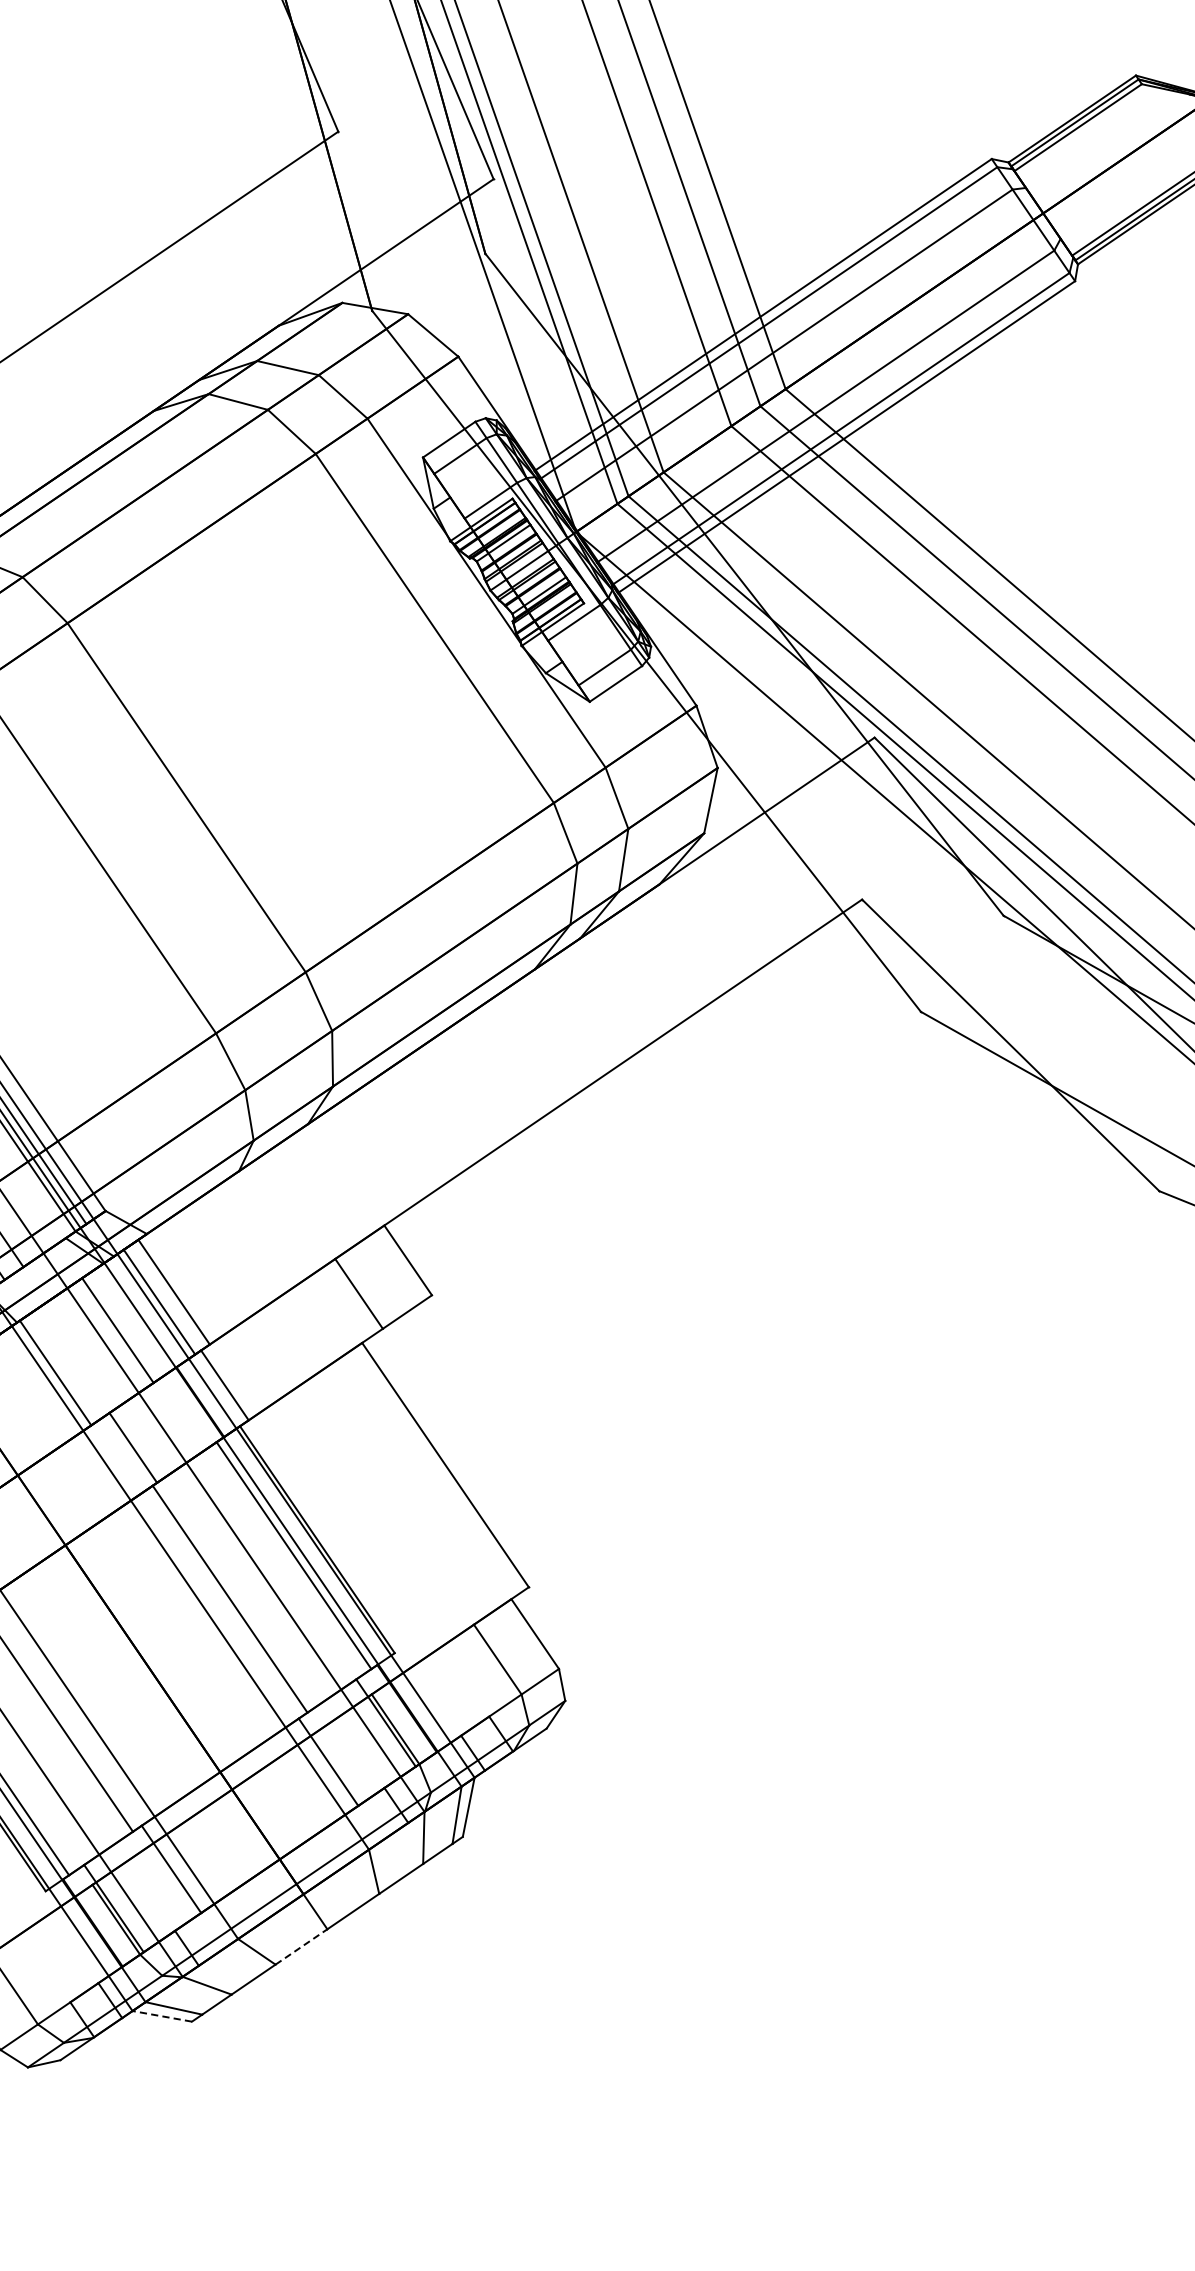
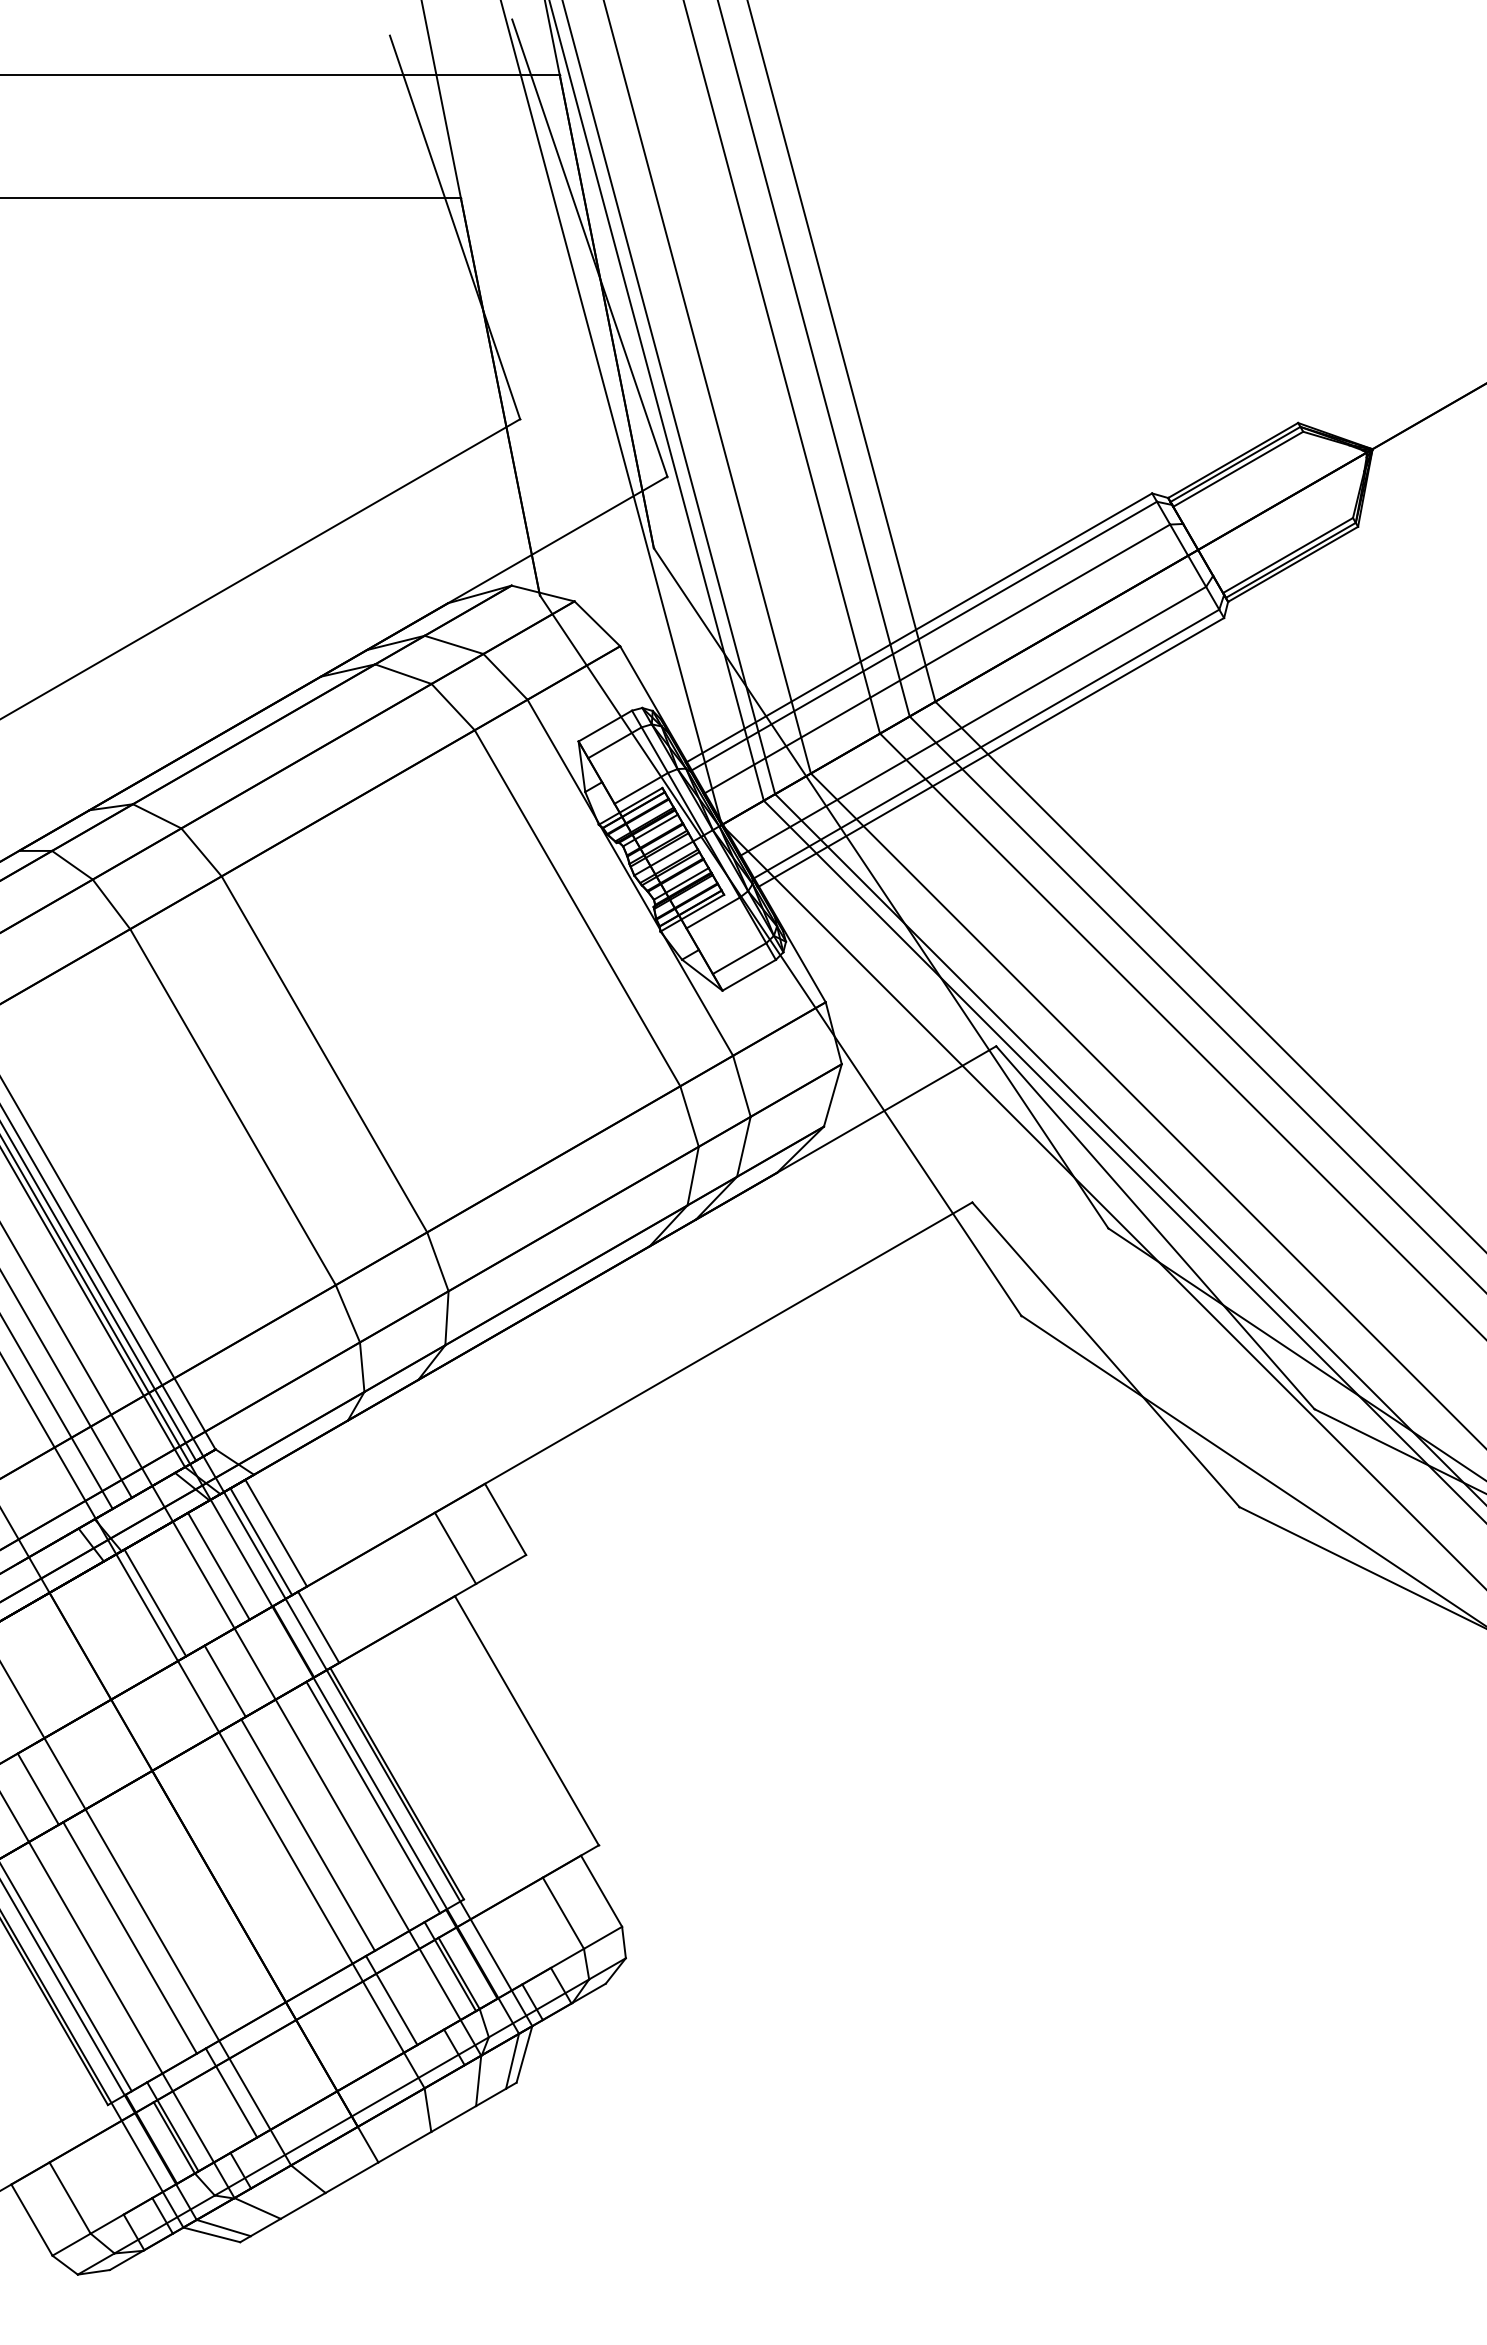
line: (300, 1946) -> (351, 2177), dashed -> solid
line: (161, 2015) -> (211, 2234), dashed -> solid

